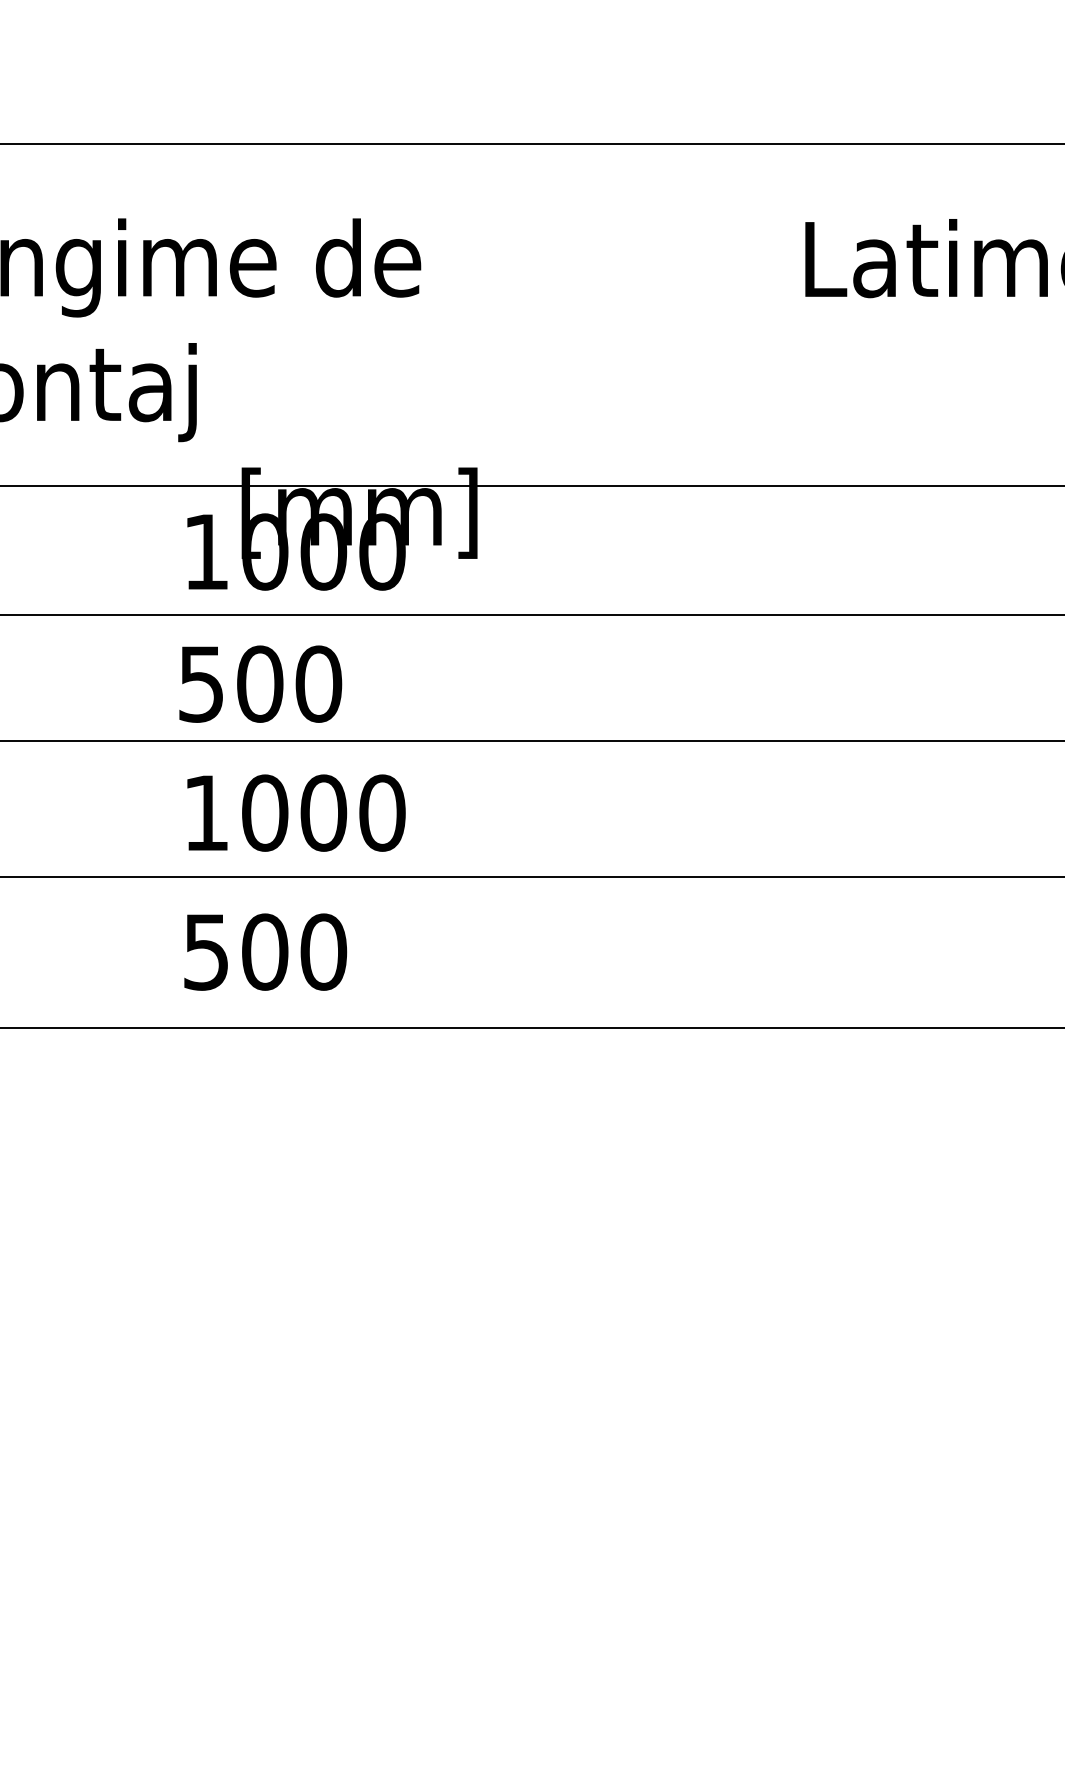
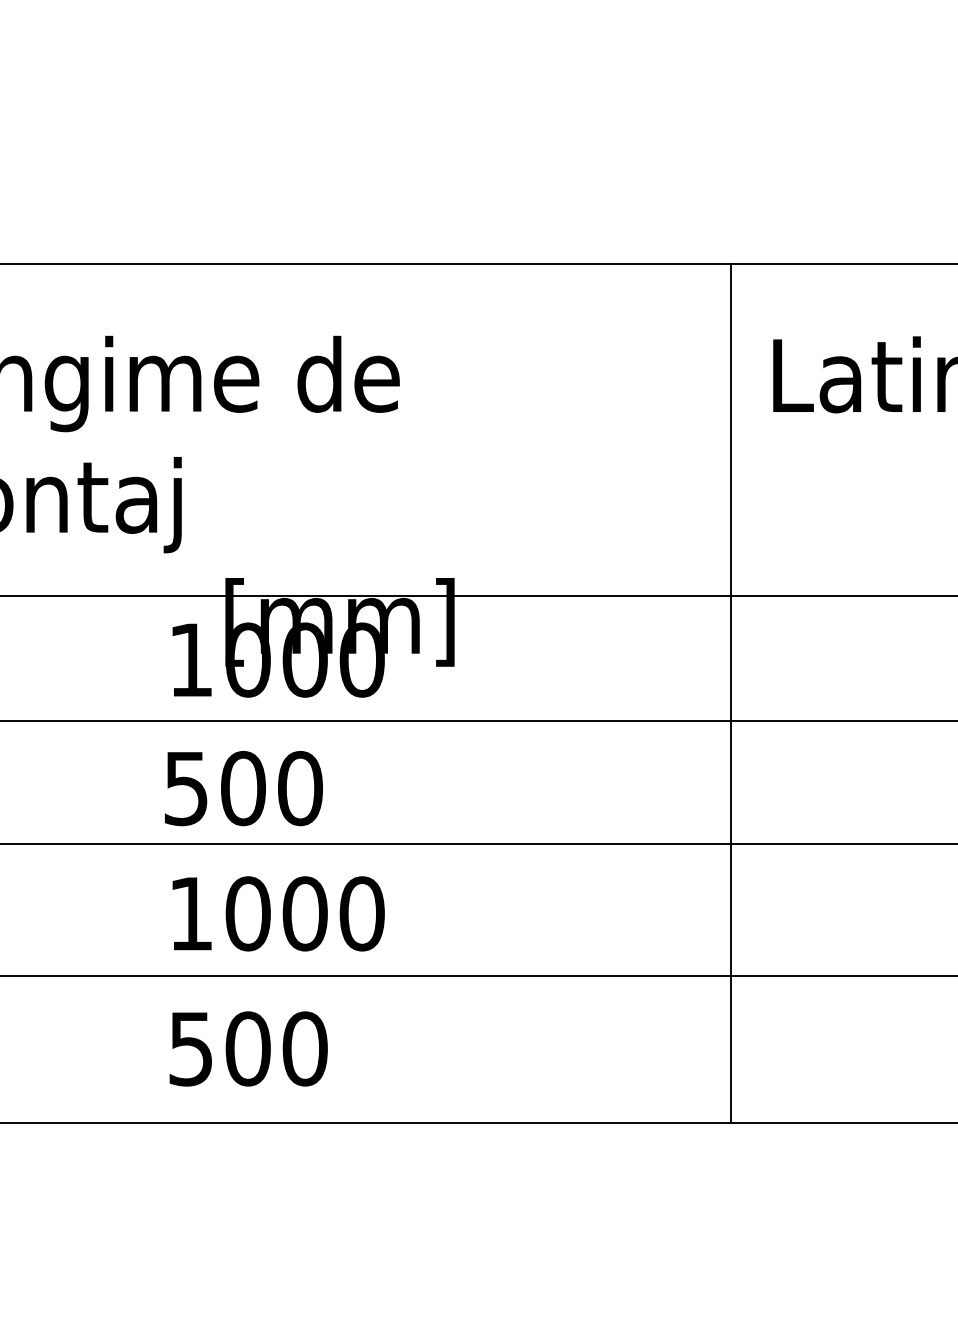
line: (762, 586) -> (731, 693), added

